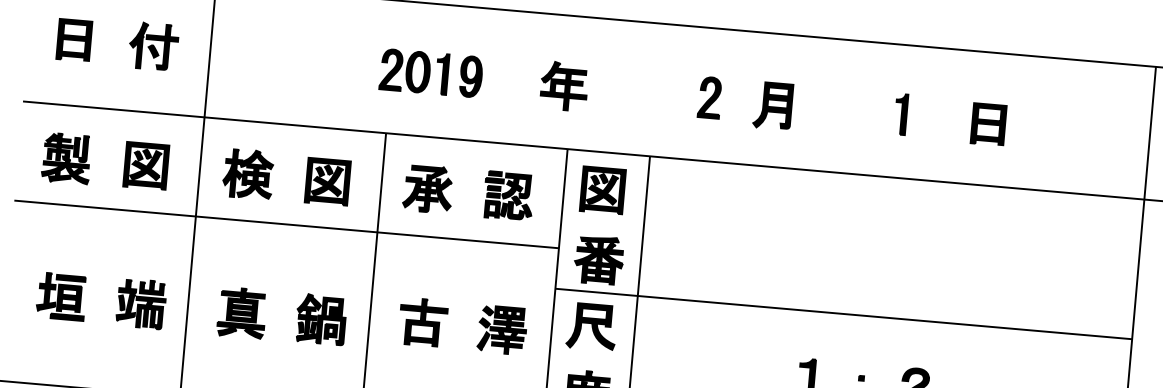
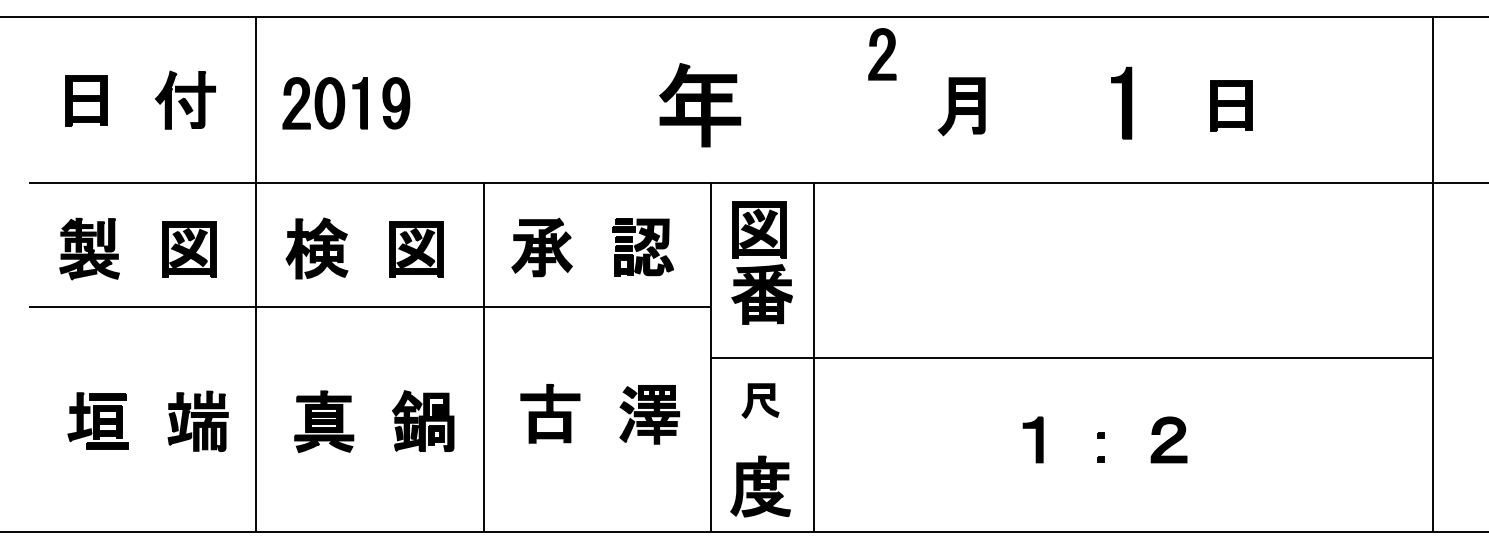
part: (431, 73) -> (346, 103), moved
part: (563, 85) -> (699, 104), size x1.4
part: (710, 97) -> (882, 54), moved
part: (900, 114) -> (1121, 103), size x1.4
part: (598, 260) -> (761, 294), moved
part: (591, 326) -> (760, 400), size x0.6

